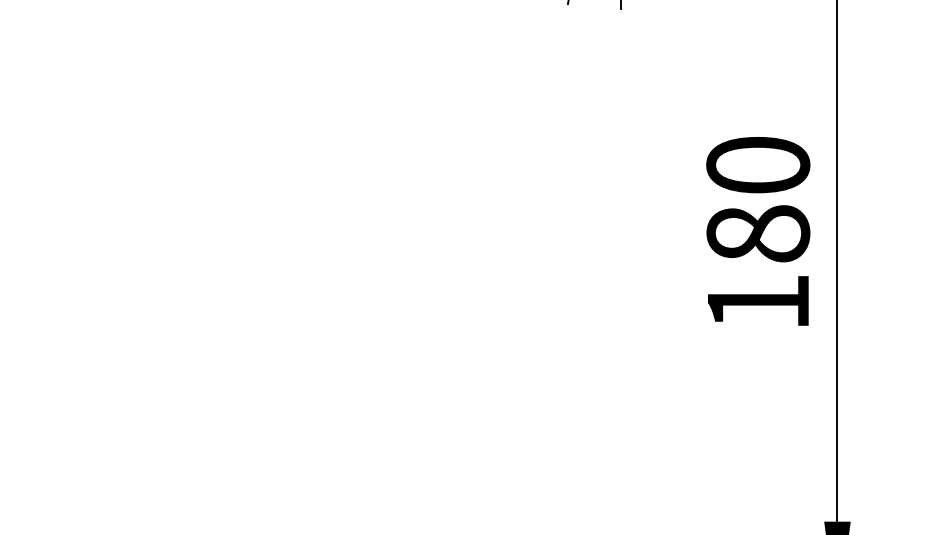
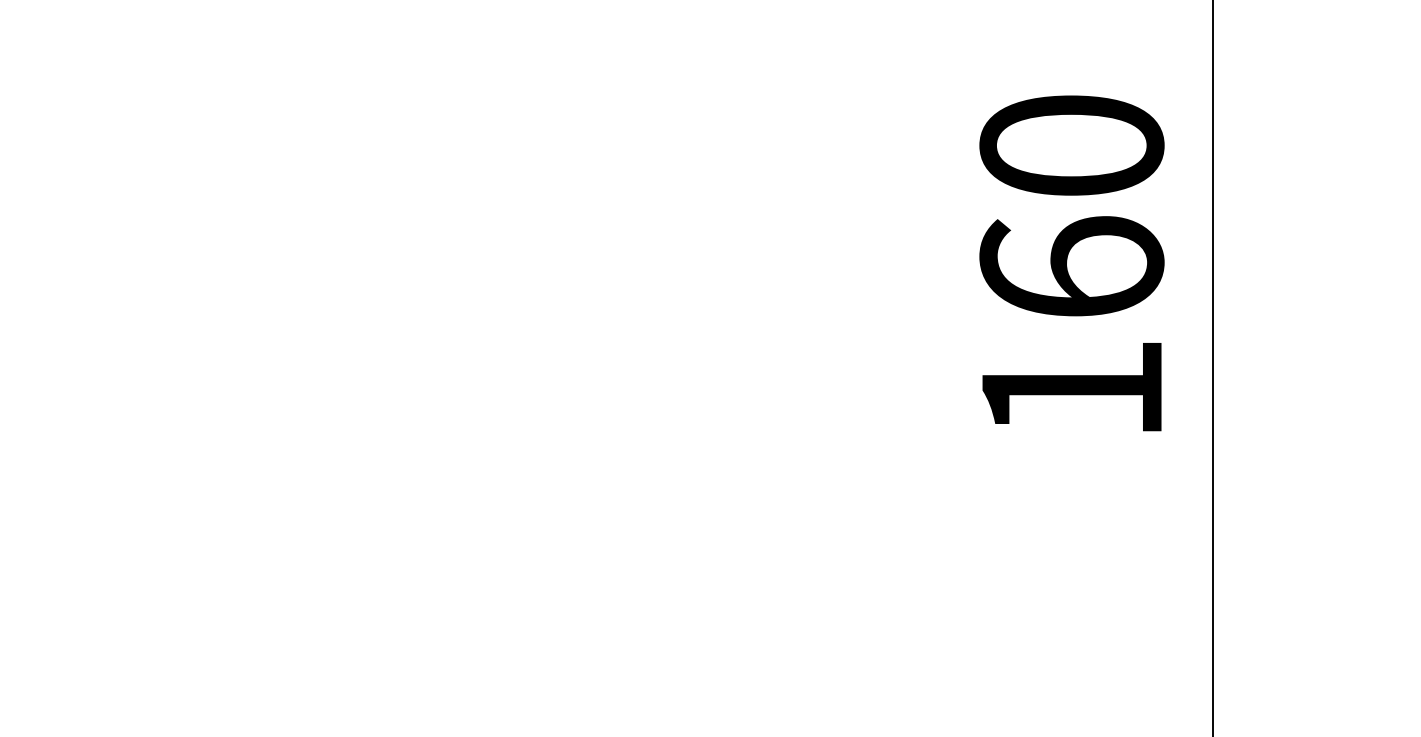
text: (758, 233) -> (1072, 267), 180 -> 160

